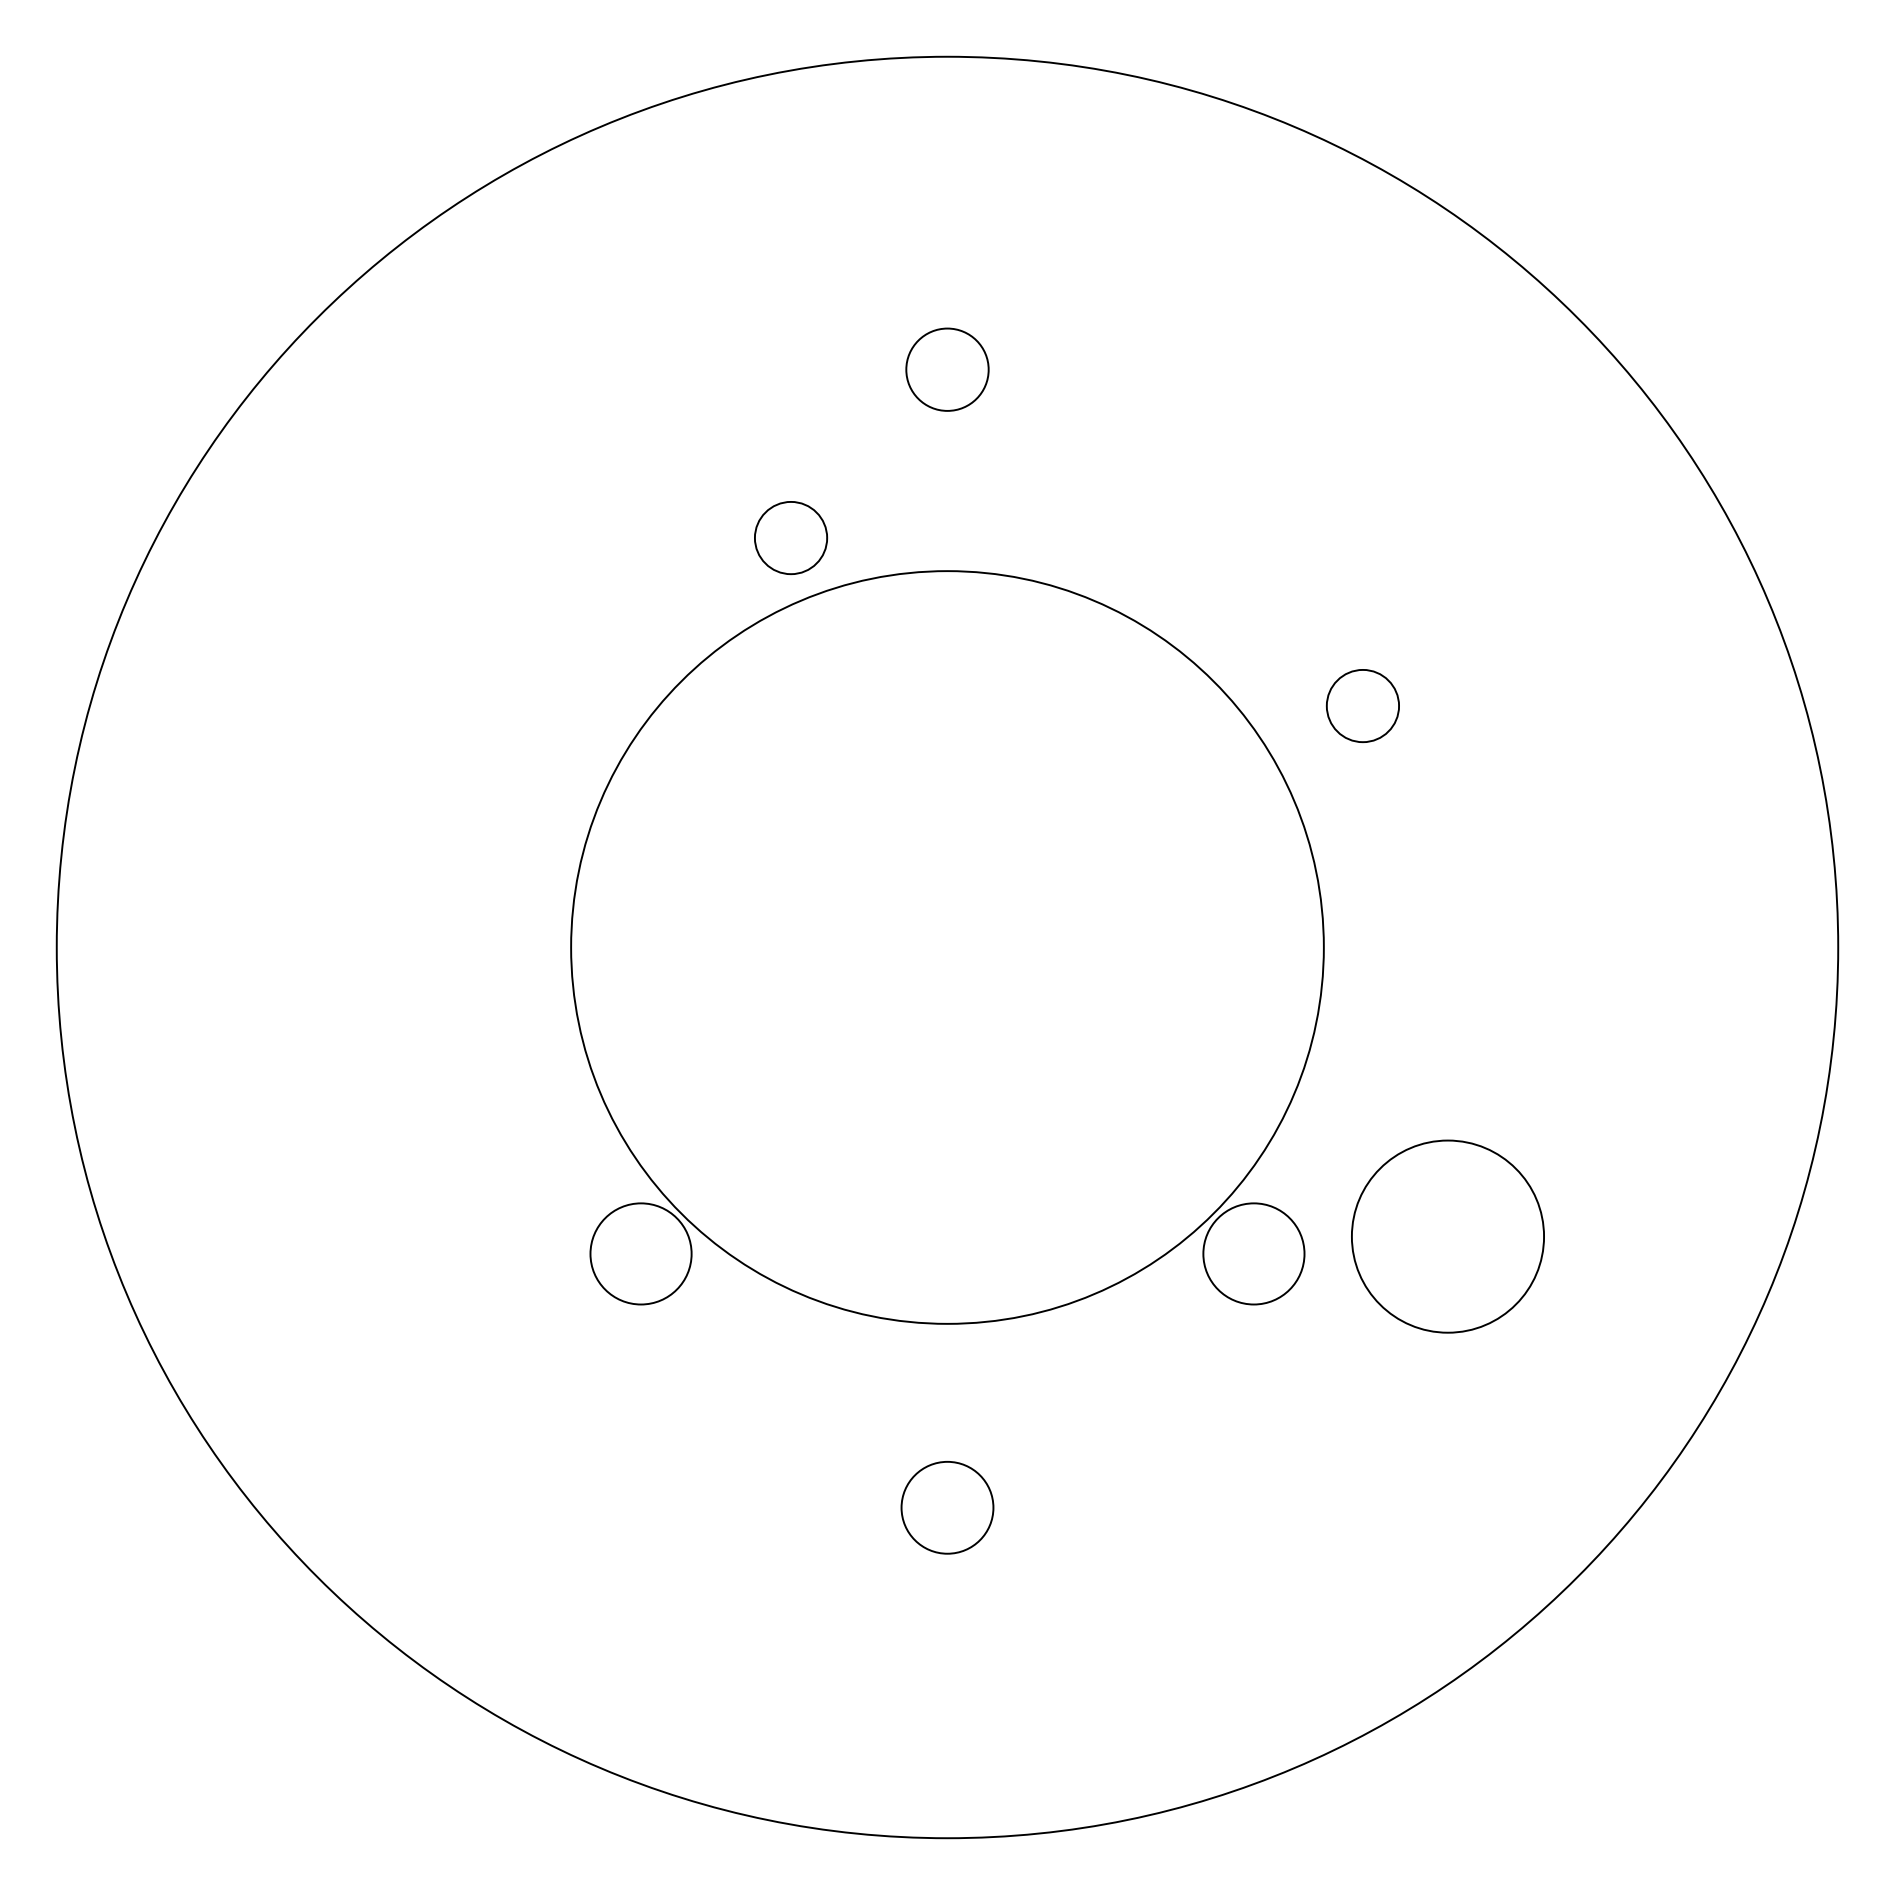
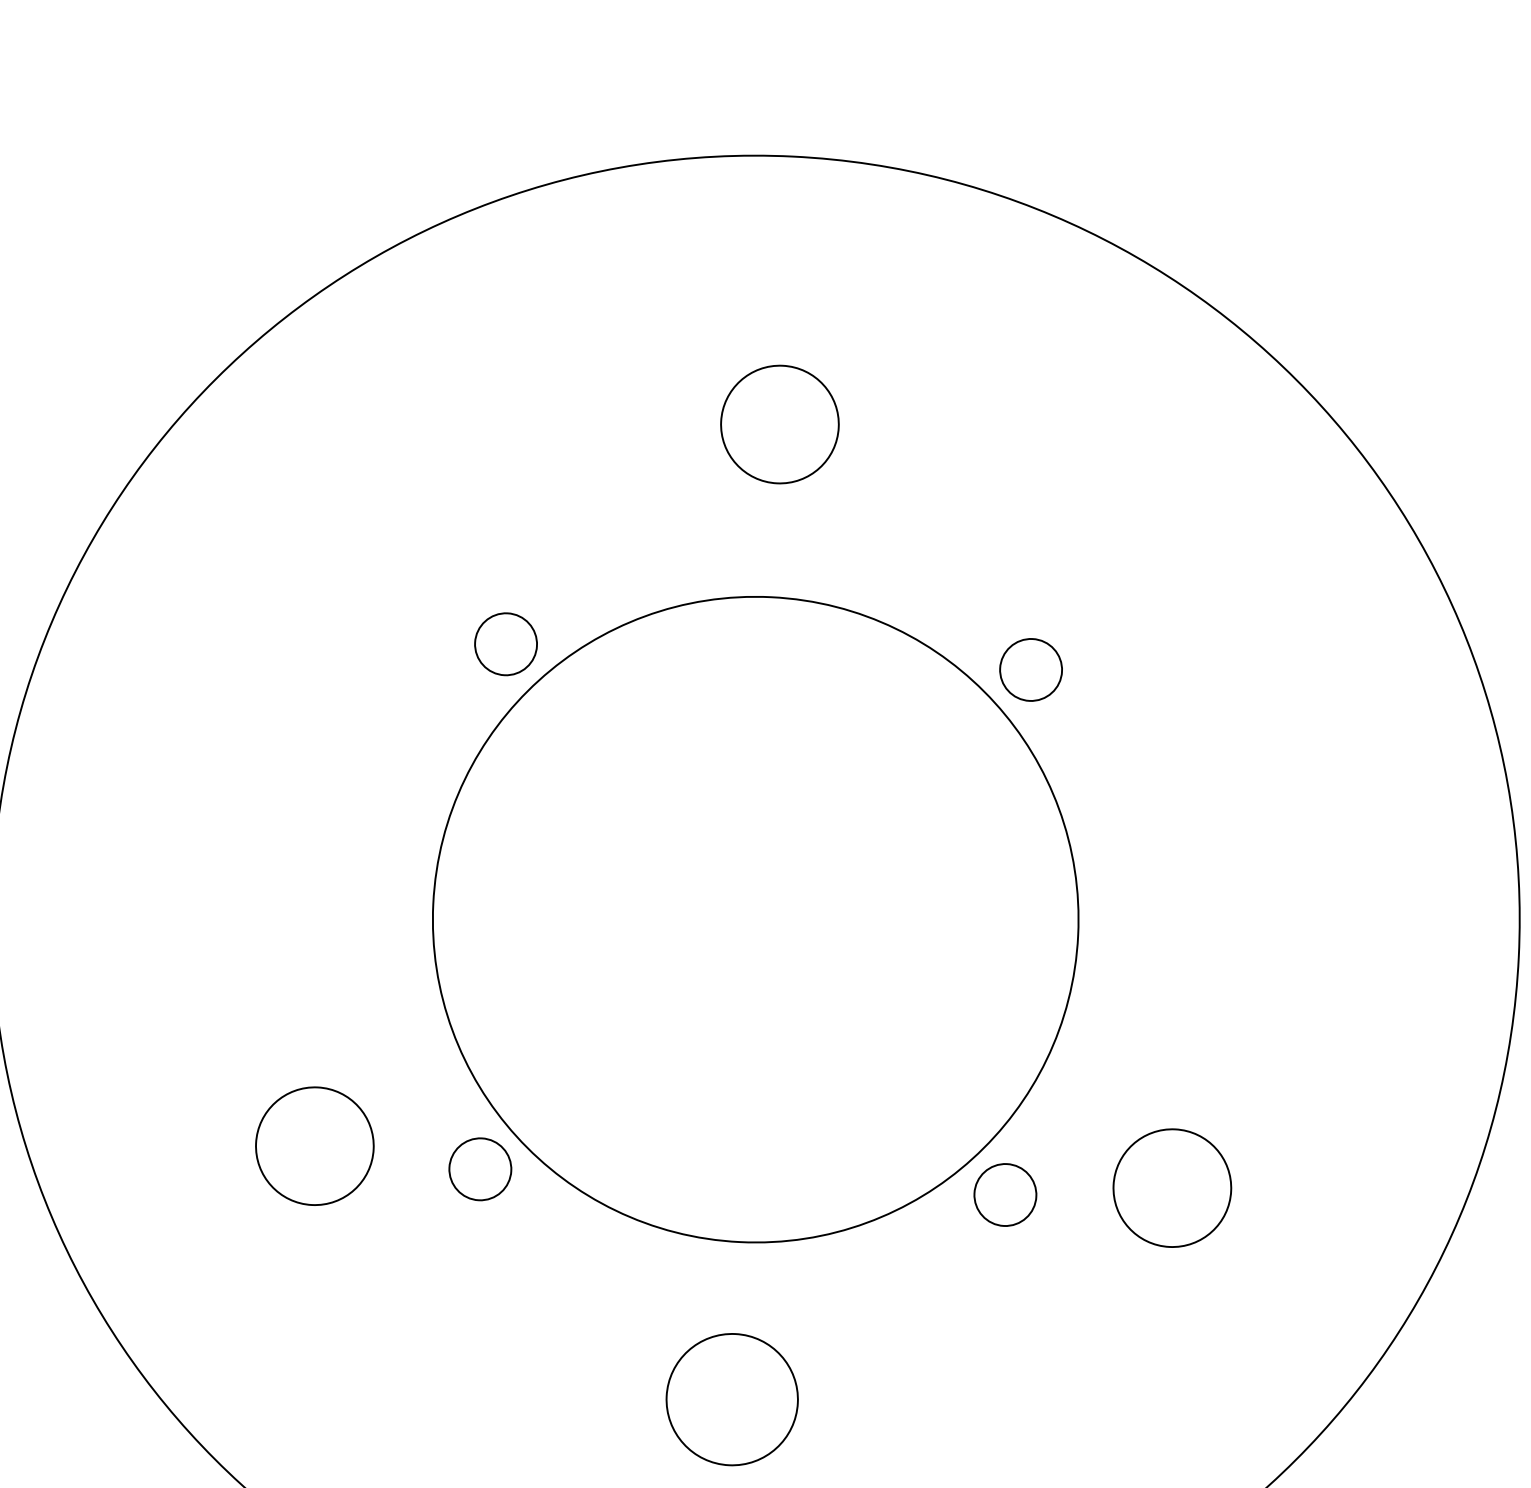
circle: (947, 369) -> (779, 424), size x1.67
circle: (790, 537) -> (505, 643), moved
circle: (1362, 705) -> (1030, 669), moved
circle: (446, 1235) -> (314, 1145), added
circle: (1447, 1235) -> (1172, 1187), size x0.71
circle: (640, 1253) -> (479, 1168), size x0.71
circle: (1253, 1253) -> (1005, 1194), size x0.71
circle: (947, 1507) -> (732, 1399), size x1.67

